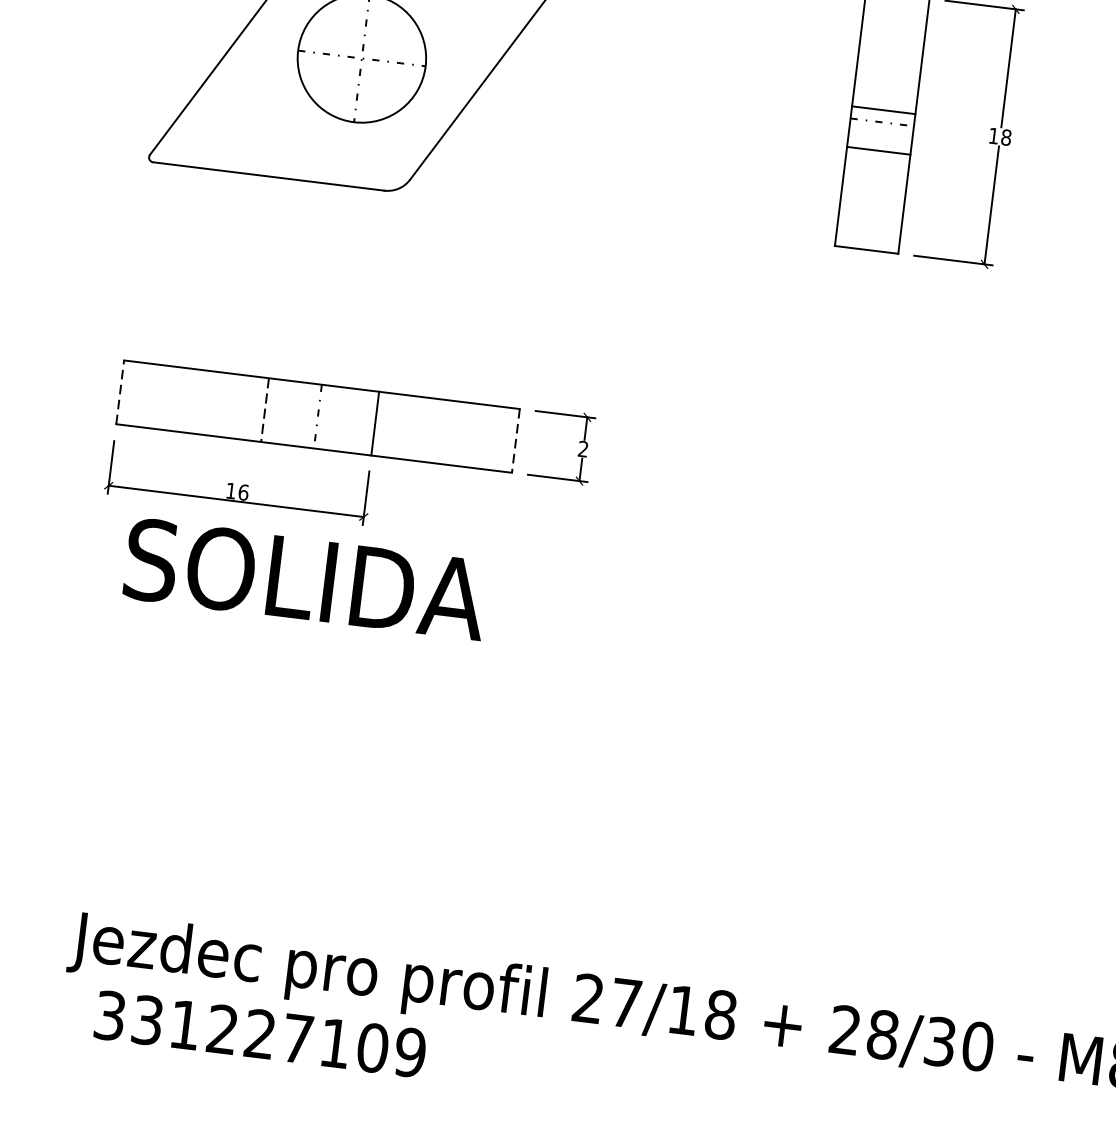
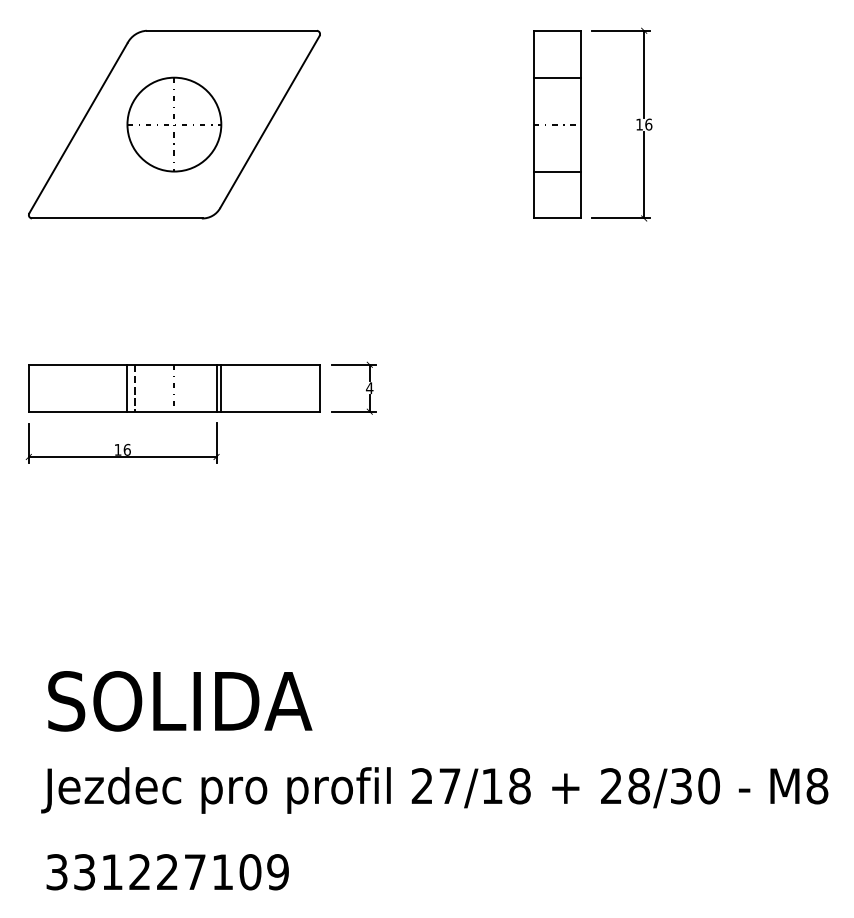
line: (883, 109) -> (557, 77), moved
text: (1006, 137) -> (648, 124), 18 -> 16
line: (878, 150) -> (557, 171), moved
line: (119, 391) -> (28, 387), dashed -> solid
line: (254, 407) -> (127, 387), added
line: (382, 423) -> (221, 387), added
line: (516, 441) -> (320, 388), dashed -> solid
text: (582, 449) -> (369, 388), 2 -> 4
text: (306, 579) -> (180, 701), moved
text: (260, 1034) -> (167, 872), moved

